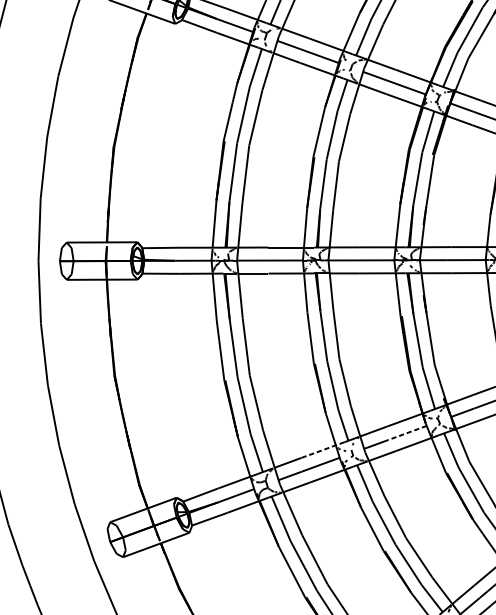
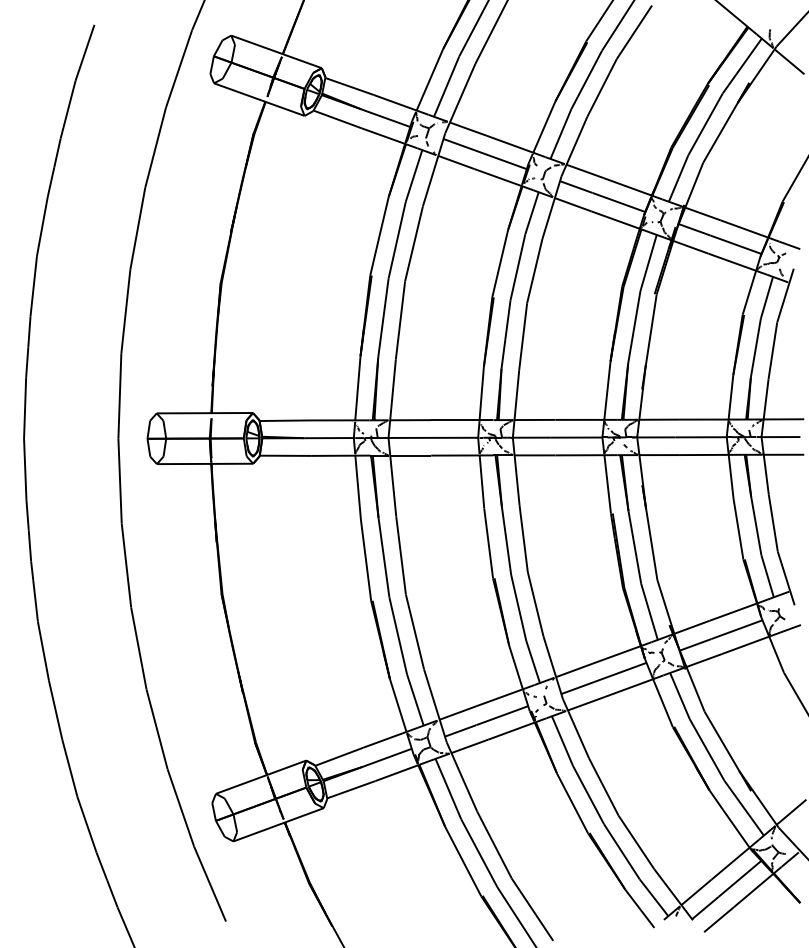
line: (406, 433) -> (619, 672), dashed -> solid
line: (322, 449) -> (504, 695), dashed -> solid

